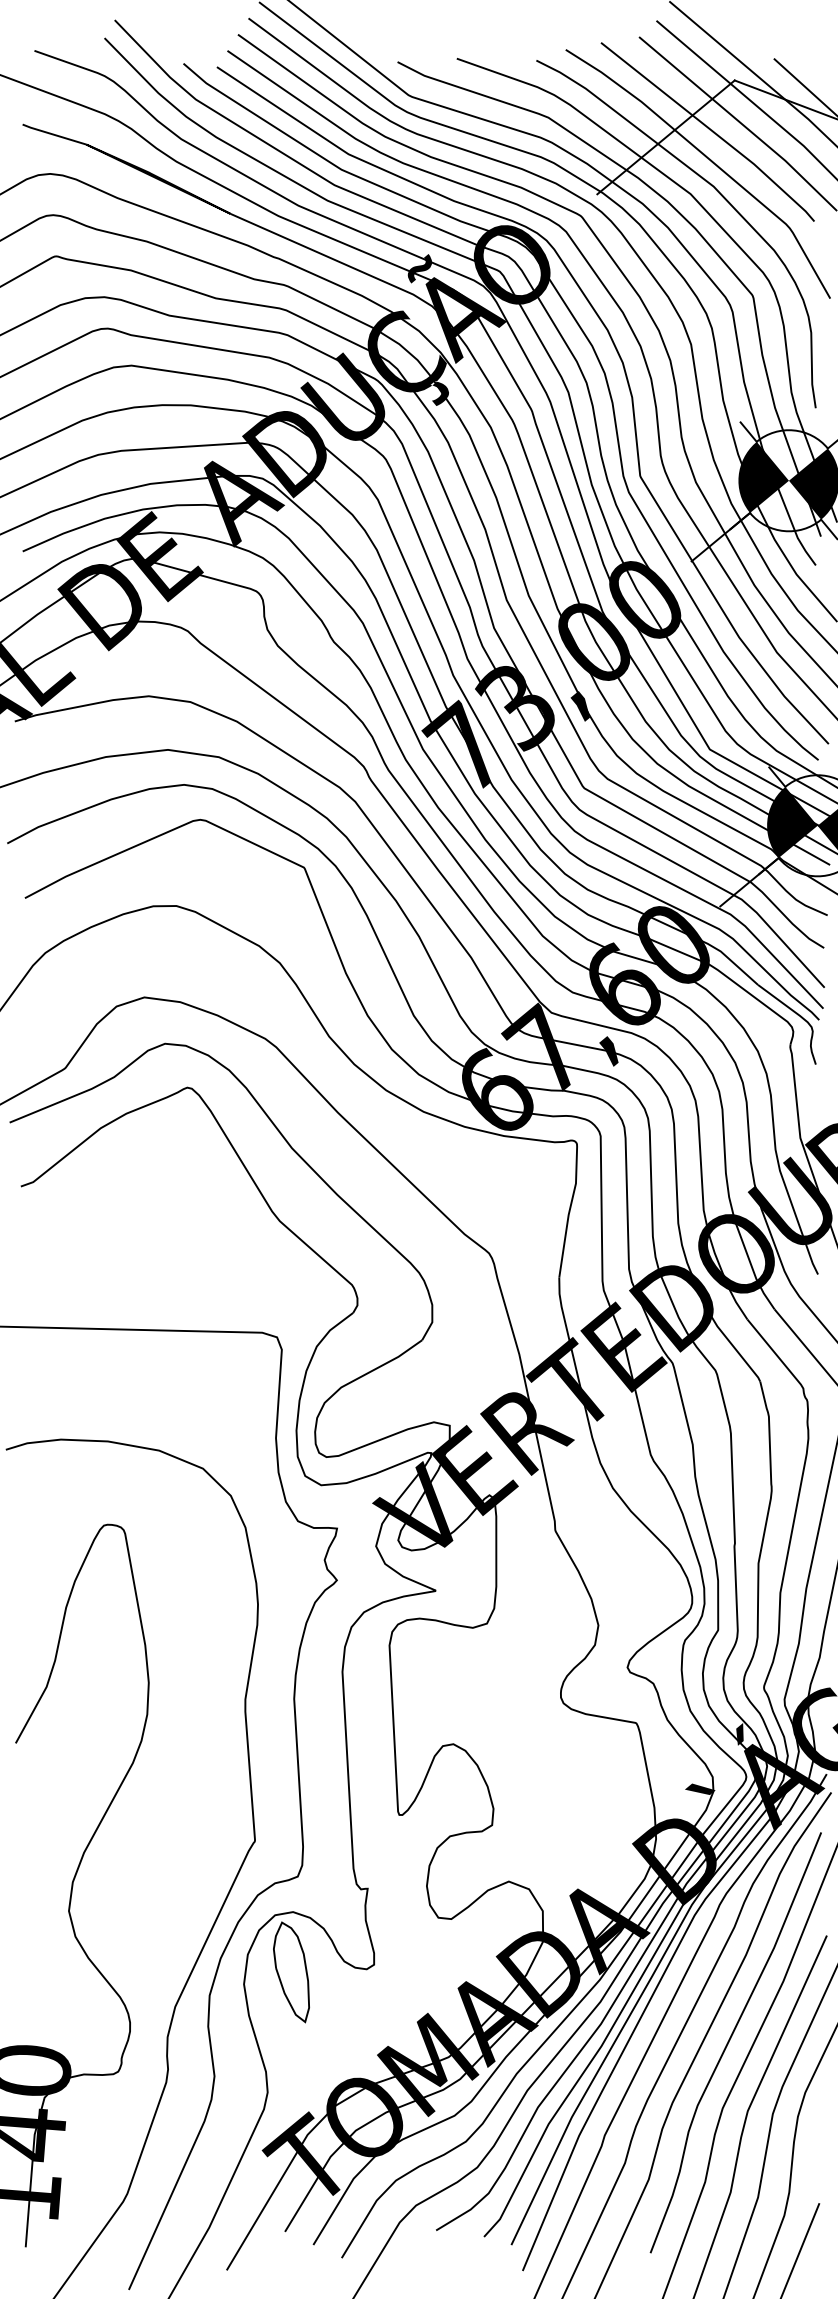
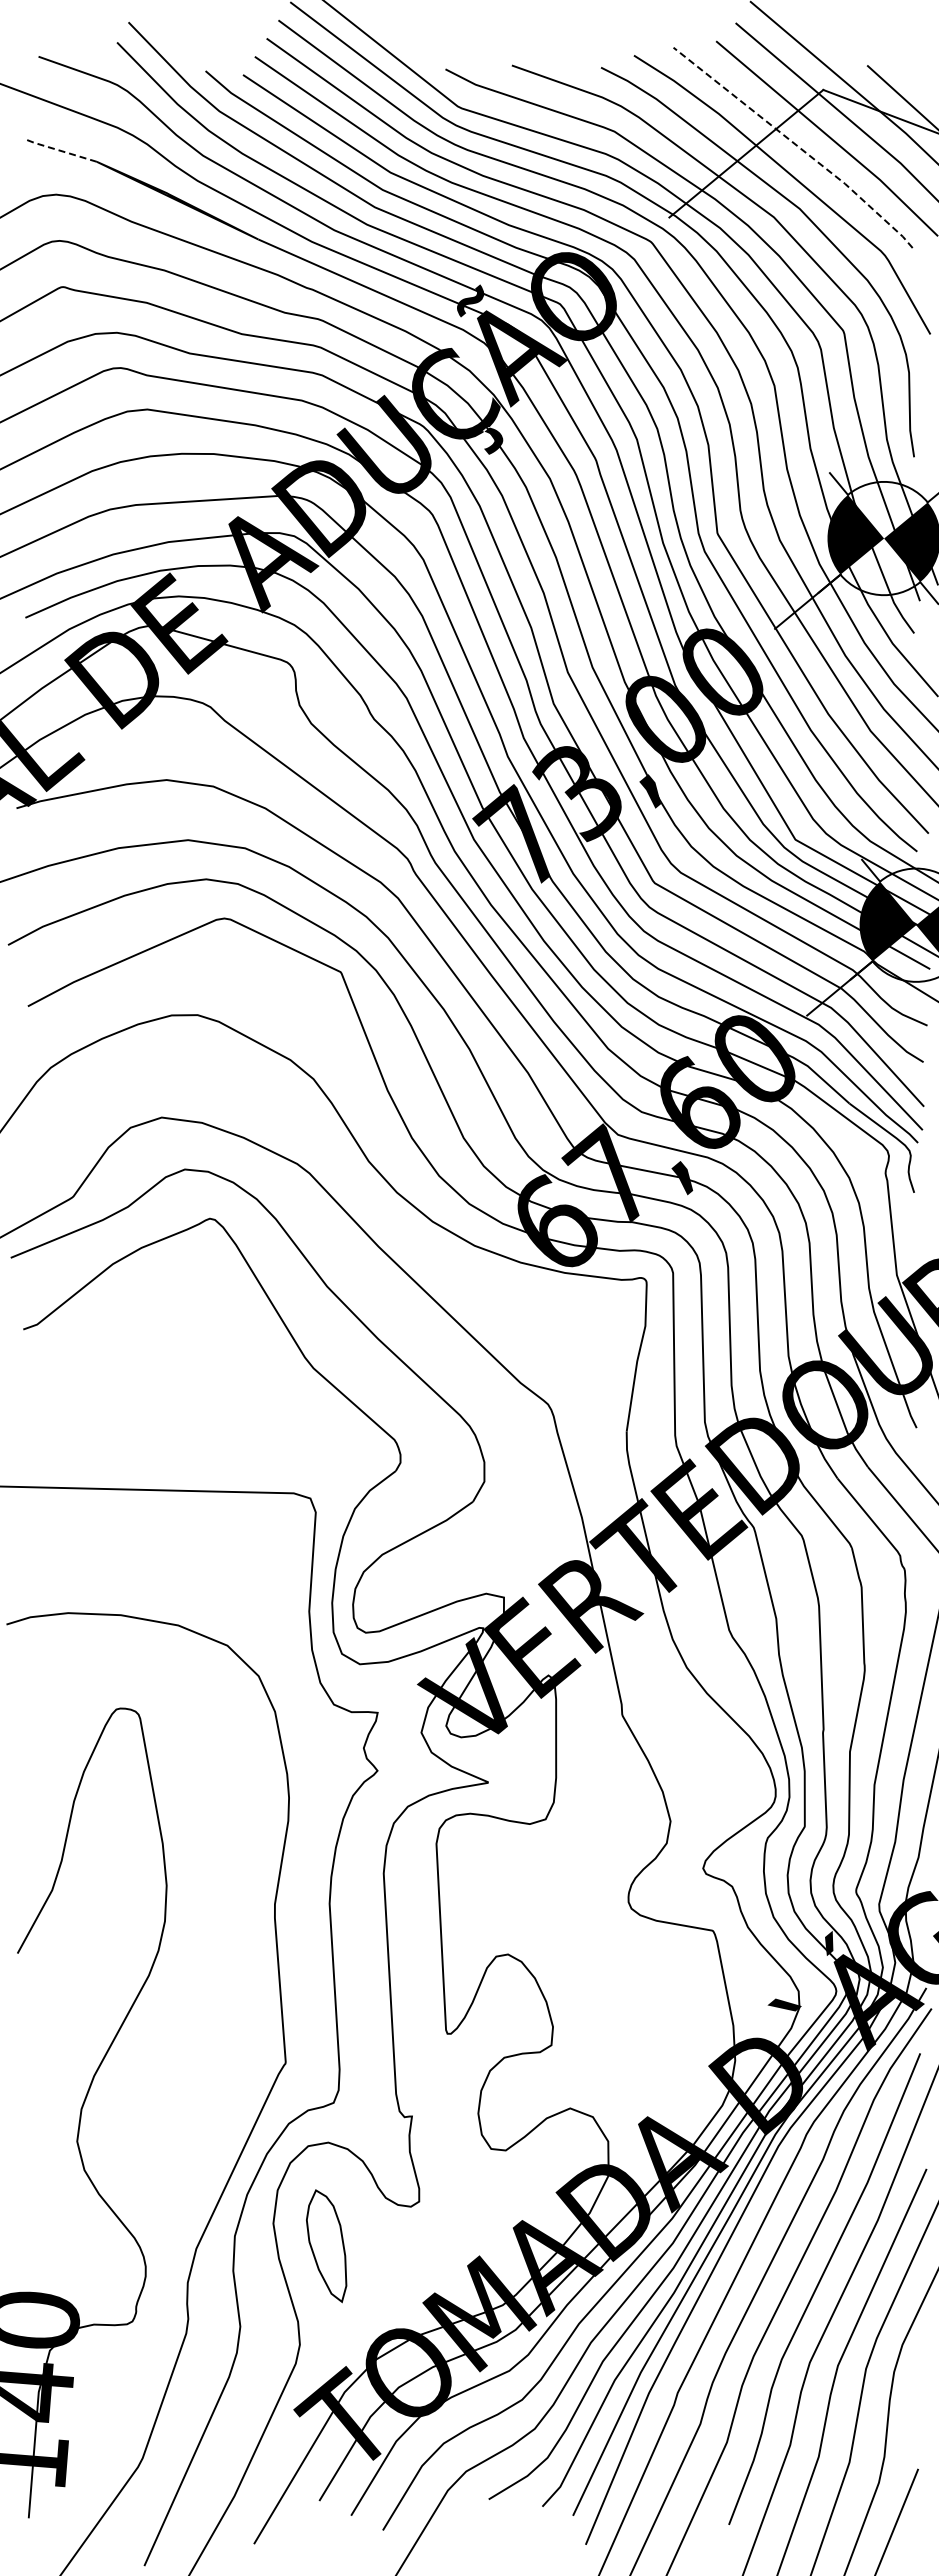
line: (711, 130) -> (797, 145), solid -> dashed
line: (53, 134) -> (59, 150), solid -> dashed
part: (291, 1972) -> (326, 2246), moved

